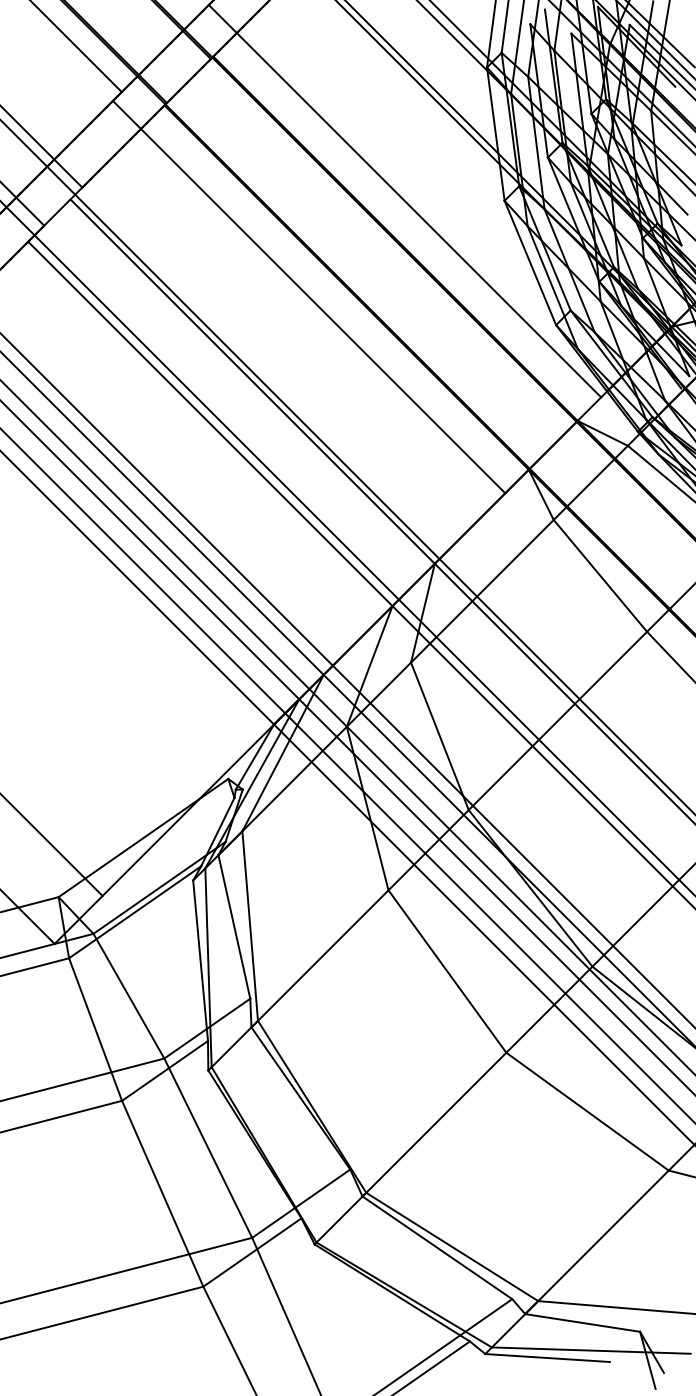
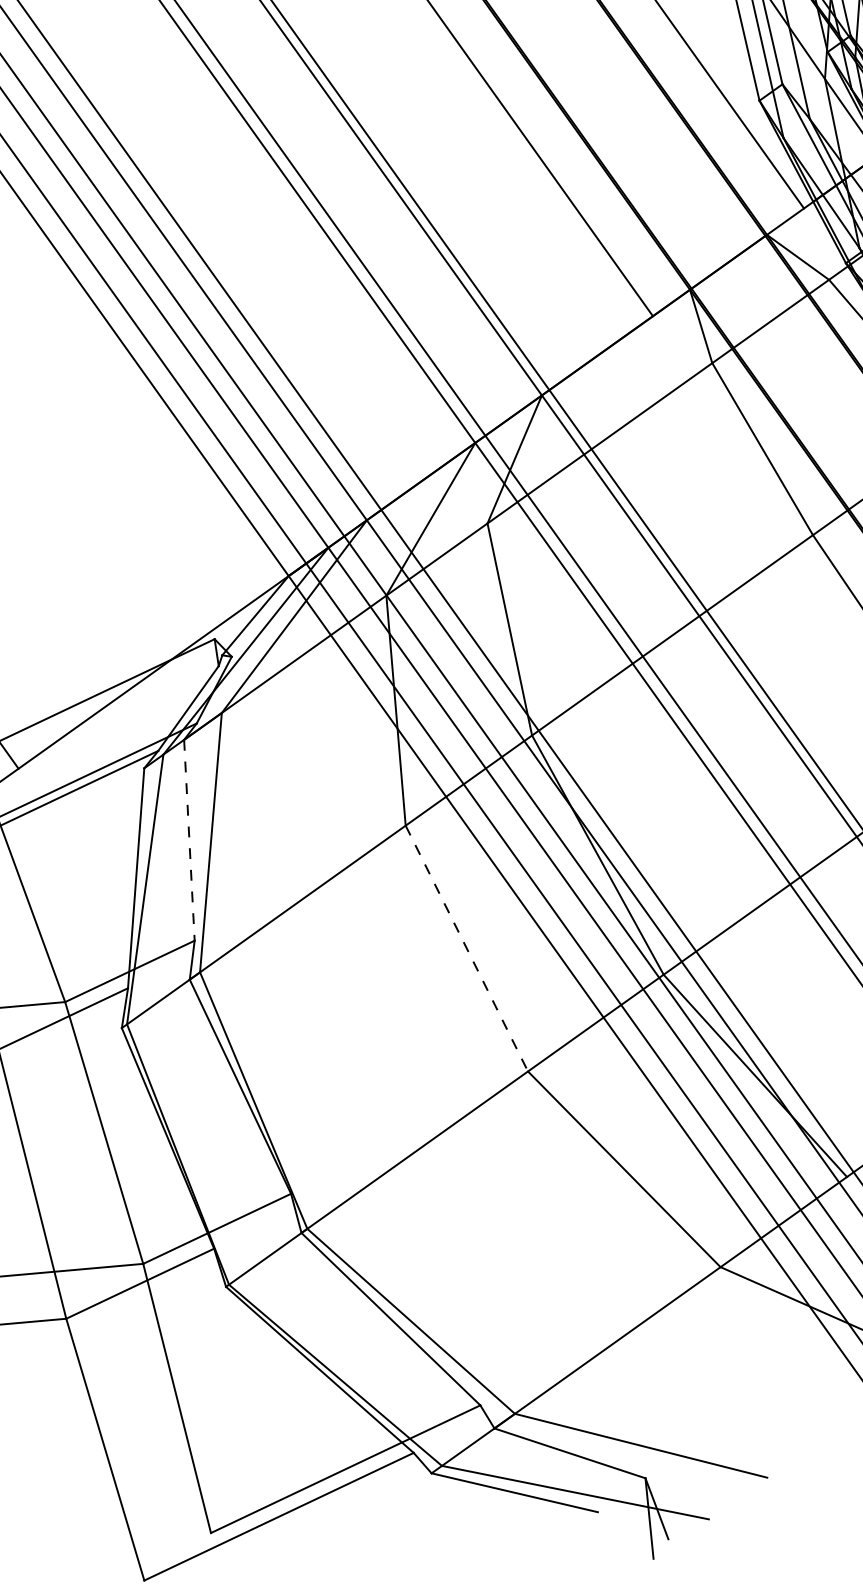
line: (234, 927) -> (189, 841), solid -> dashed
line: (447, 971) -> (466, 948), solid -> dashed

